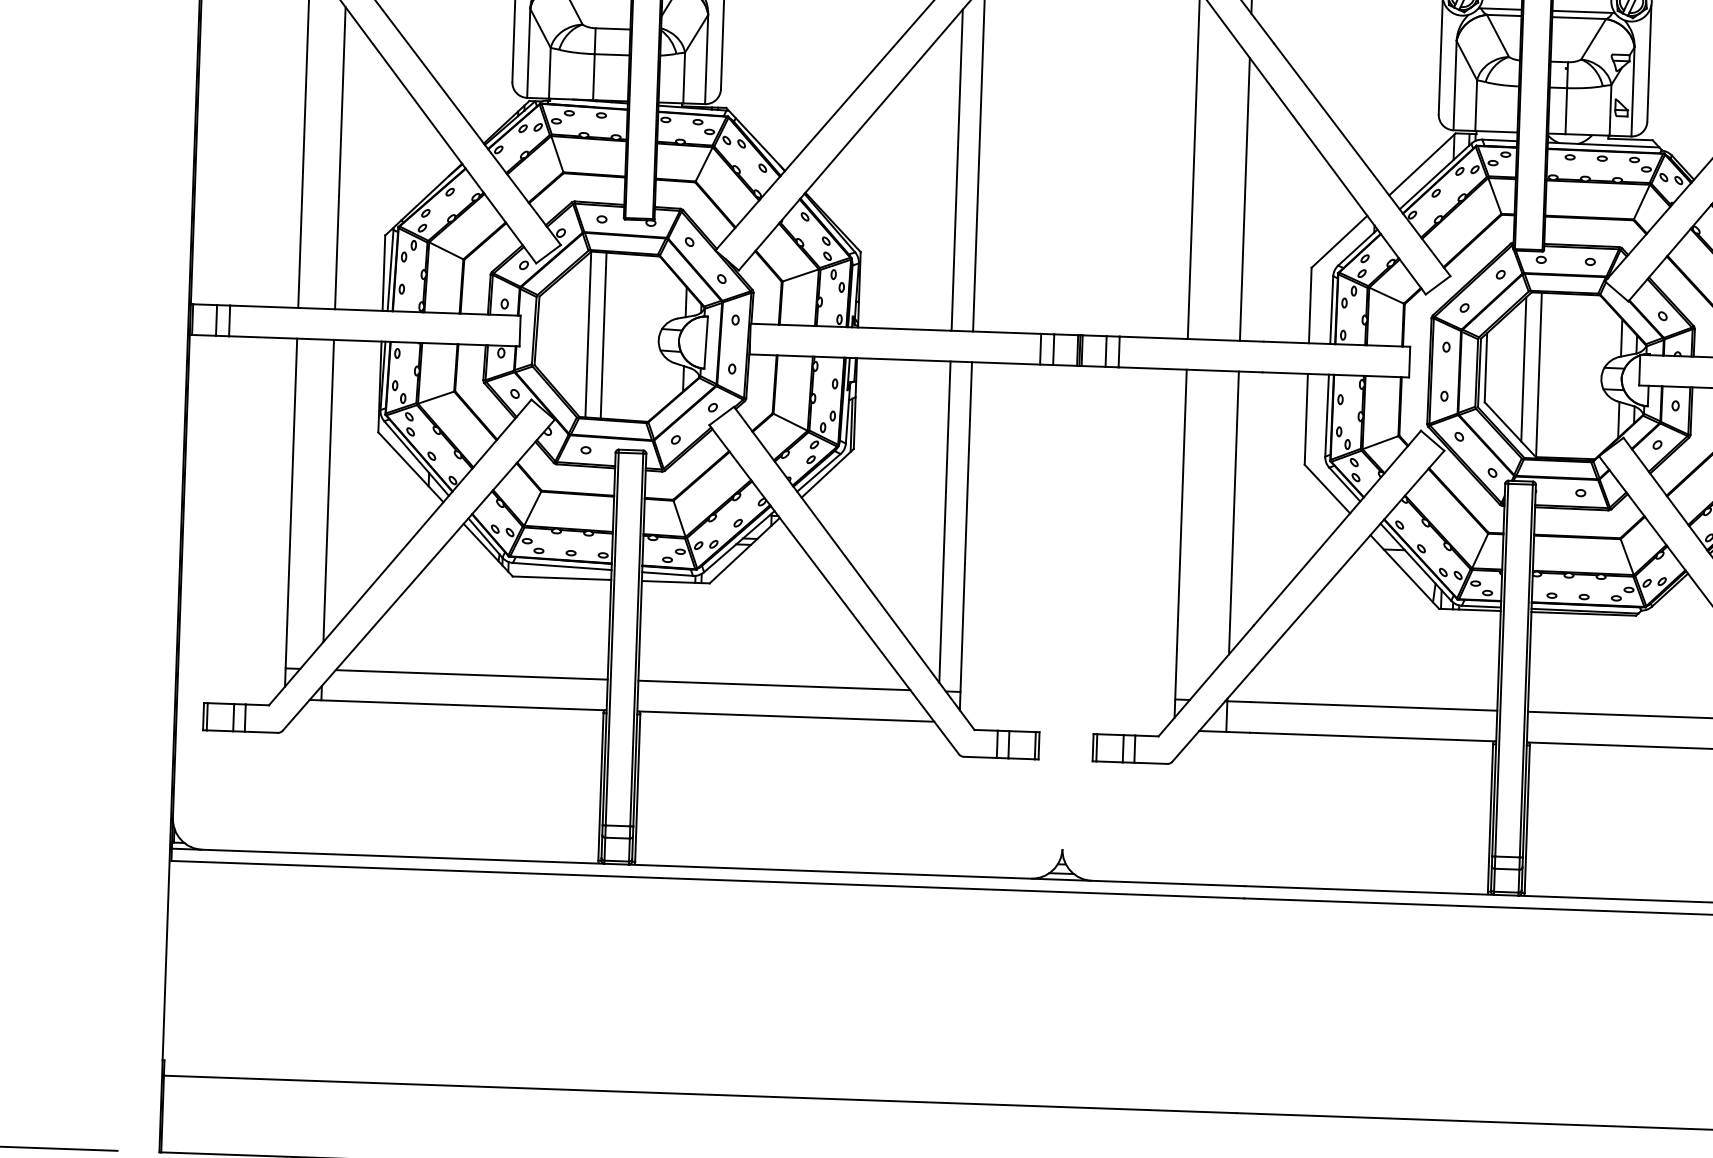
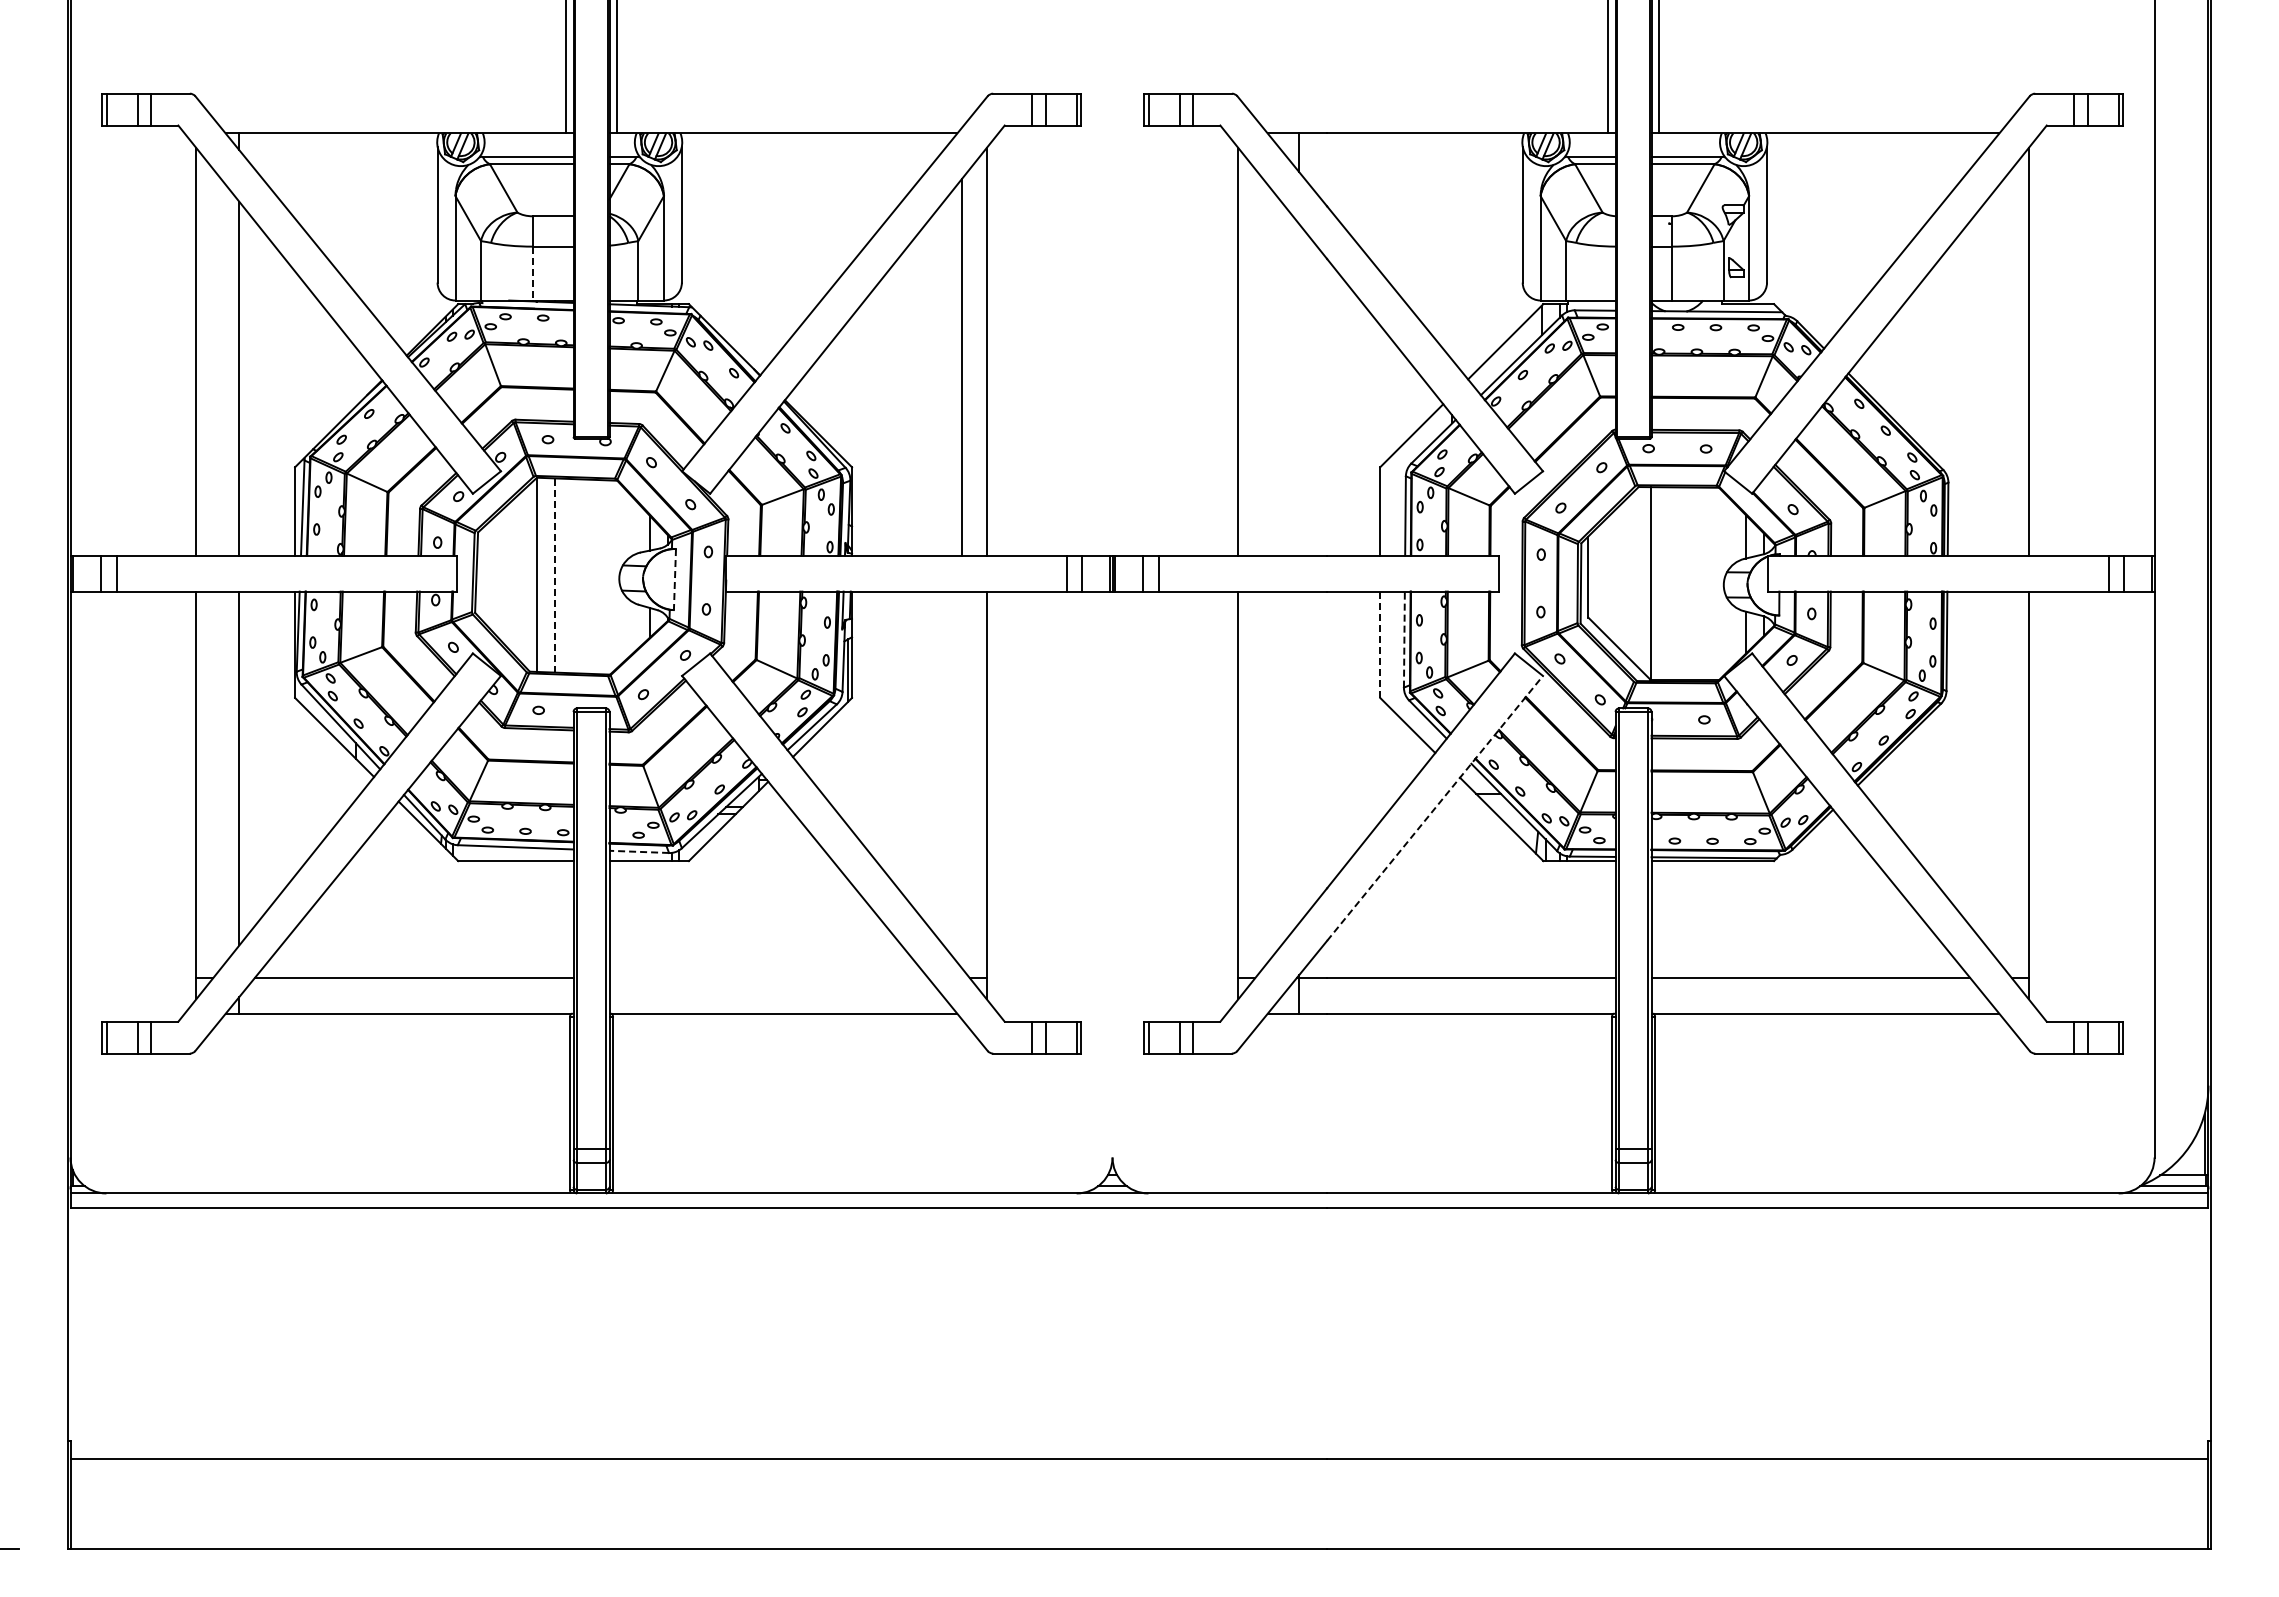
line: (593, 77) -> (532, 273), solid -> dashed
line: (1245, 199) -> (1299, 389), removed
line: (603, 335) -> (554, 575), solid -> dashed
line: (705, 342) -> (674, 579), solid -> dashed
line: (1523, 368) -> (1632, 576), removed
line: (1327, 415) -> (1404, 639), solid -> dashed
line: (1306, 419) -> (1380, 644), solid -> dashed
line: (1234, 512) -> (1299, 756), removed
line: (944, 521) -> (961, 779), removed
line: (1348, 560) -> (1435, 808), solid -> dashed
line: (667, 573) -> (639, 851), solid -> dashed
line: (774, 685) -> (768, 977), removed

